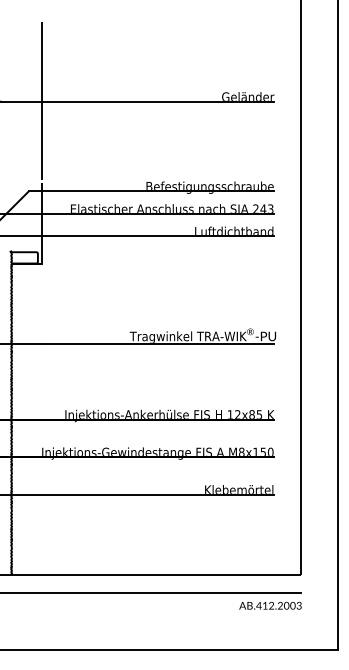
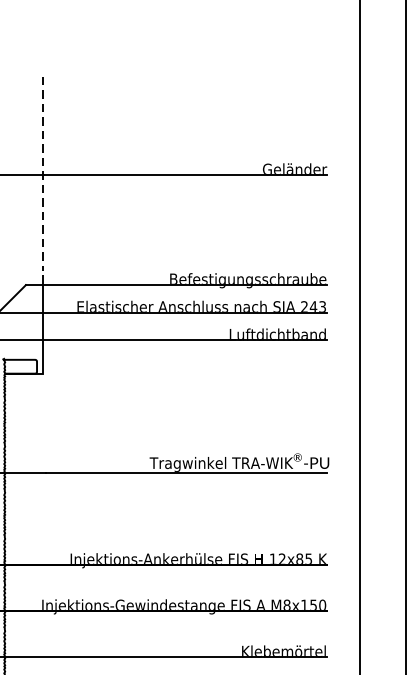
line: (42, 101) -> (42, 174), solid -> dashed

